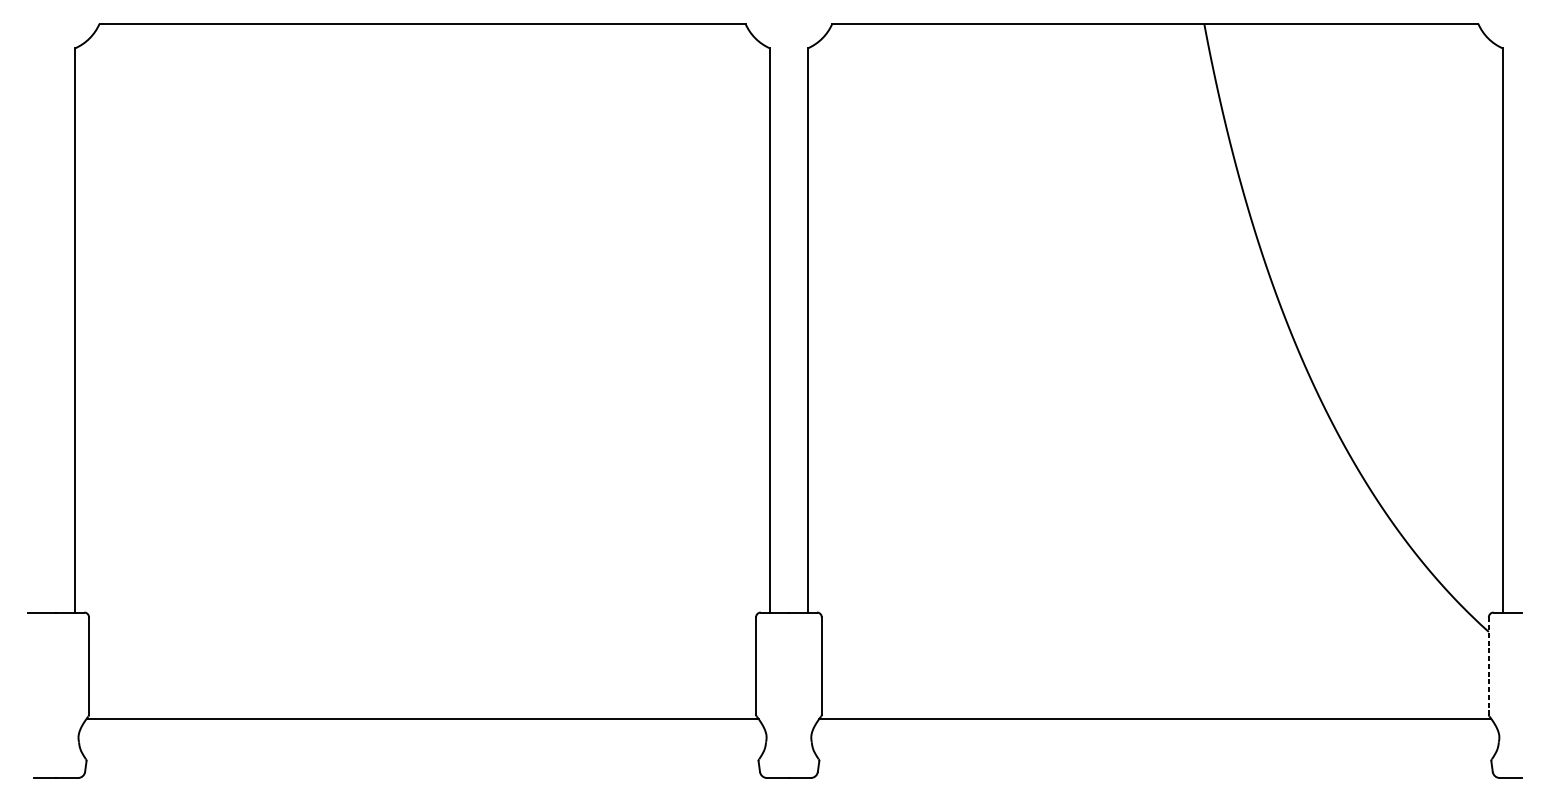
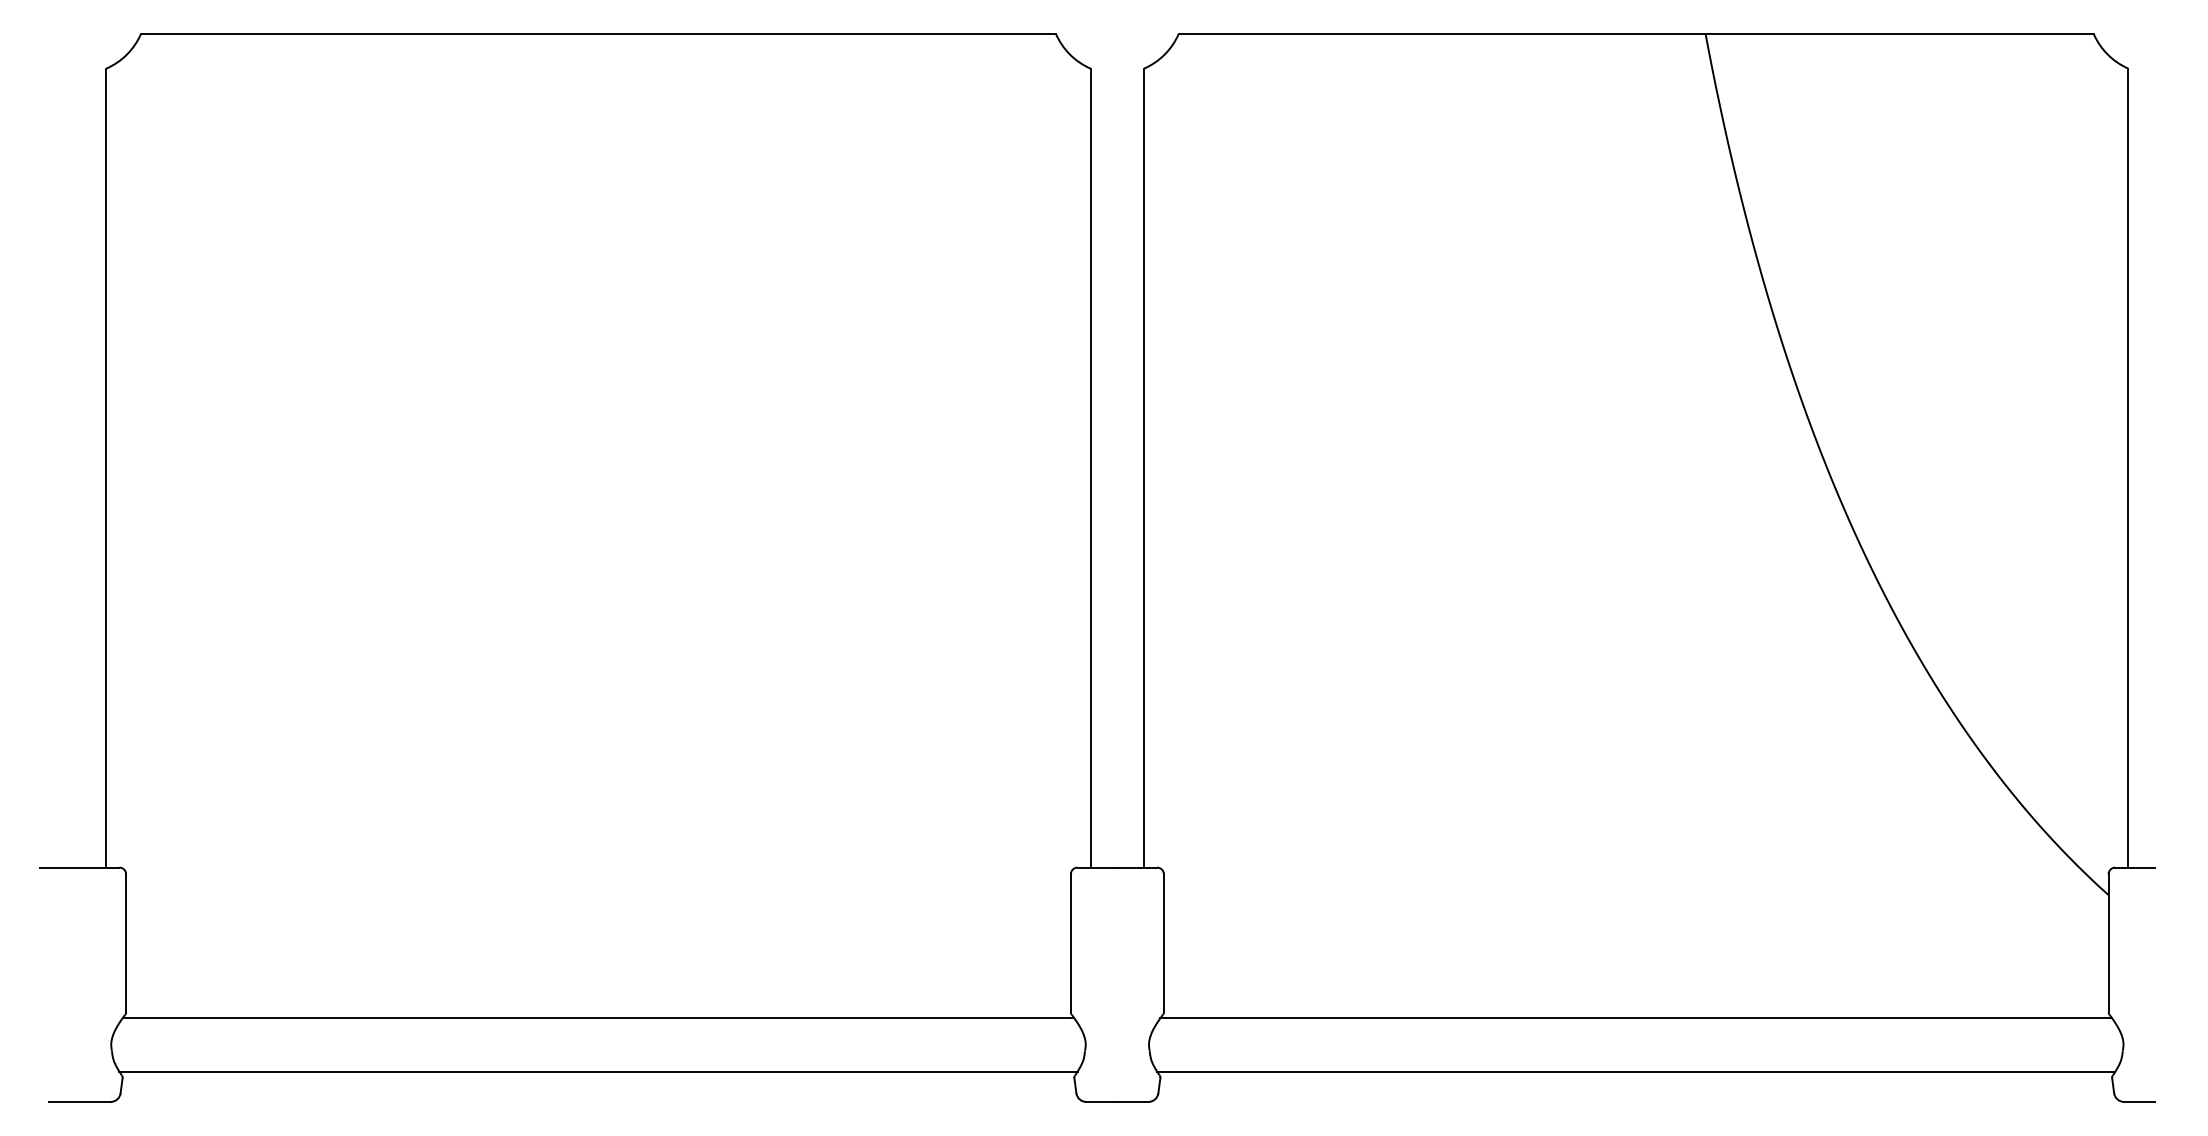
line: (1488, 666) -> (2108, 943), dashed -> solid
line: (422, 756) -> (598, 1071), added
line: (1155, 756) -> (1636, 1071), added

